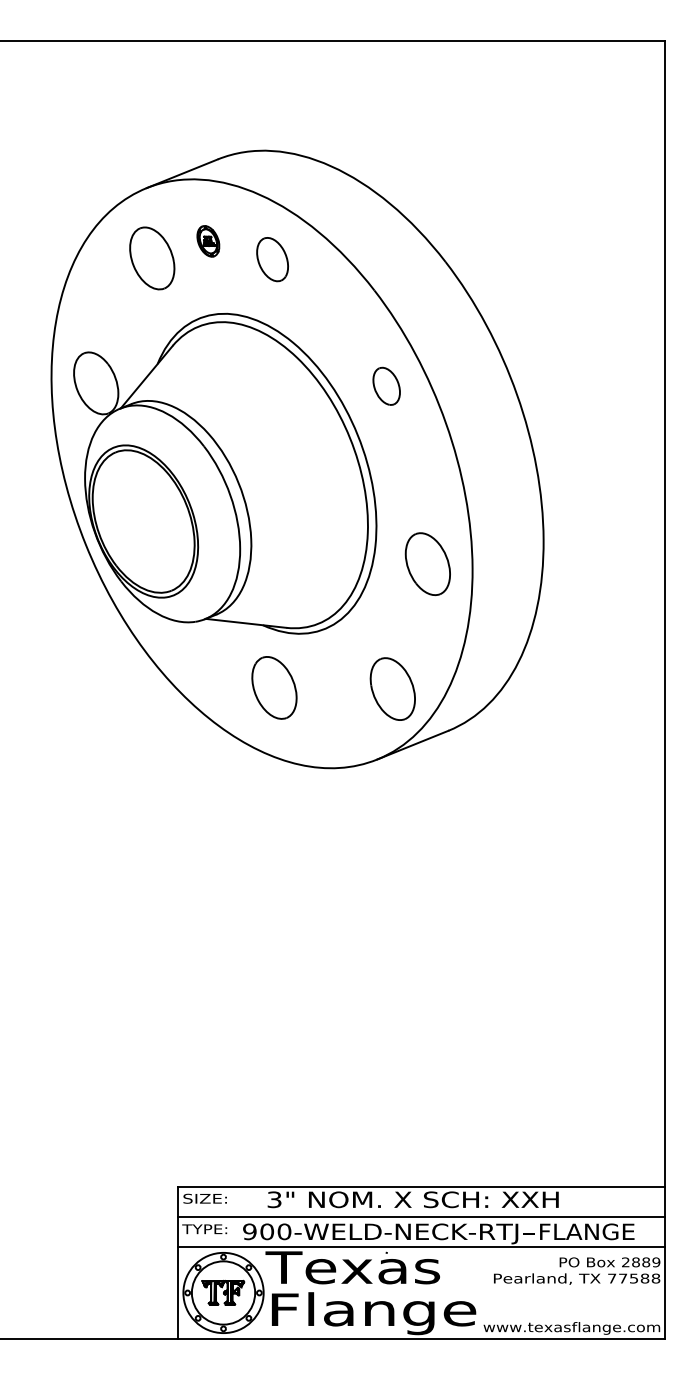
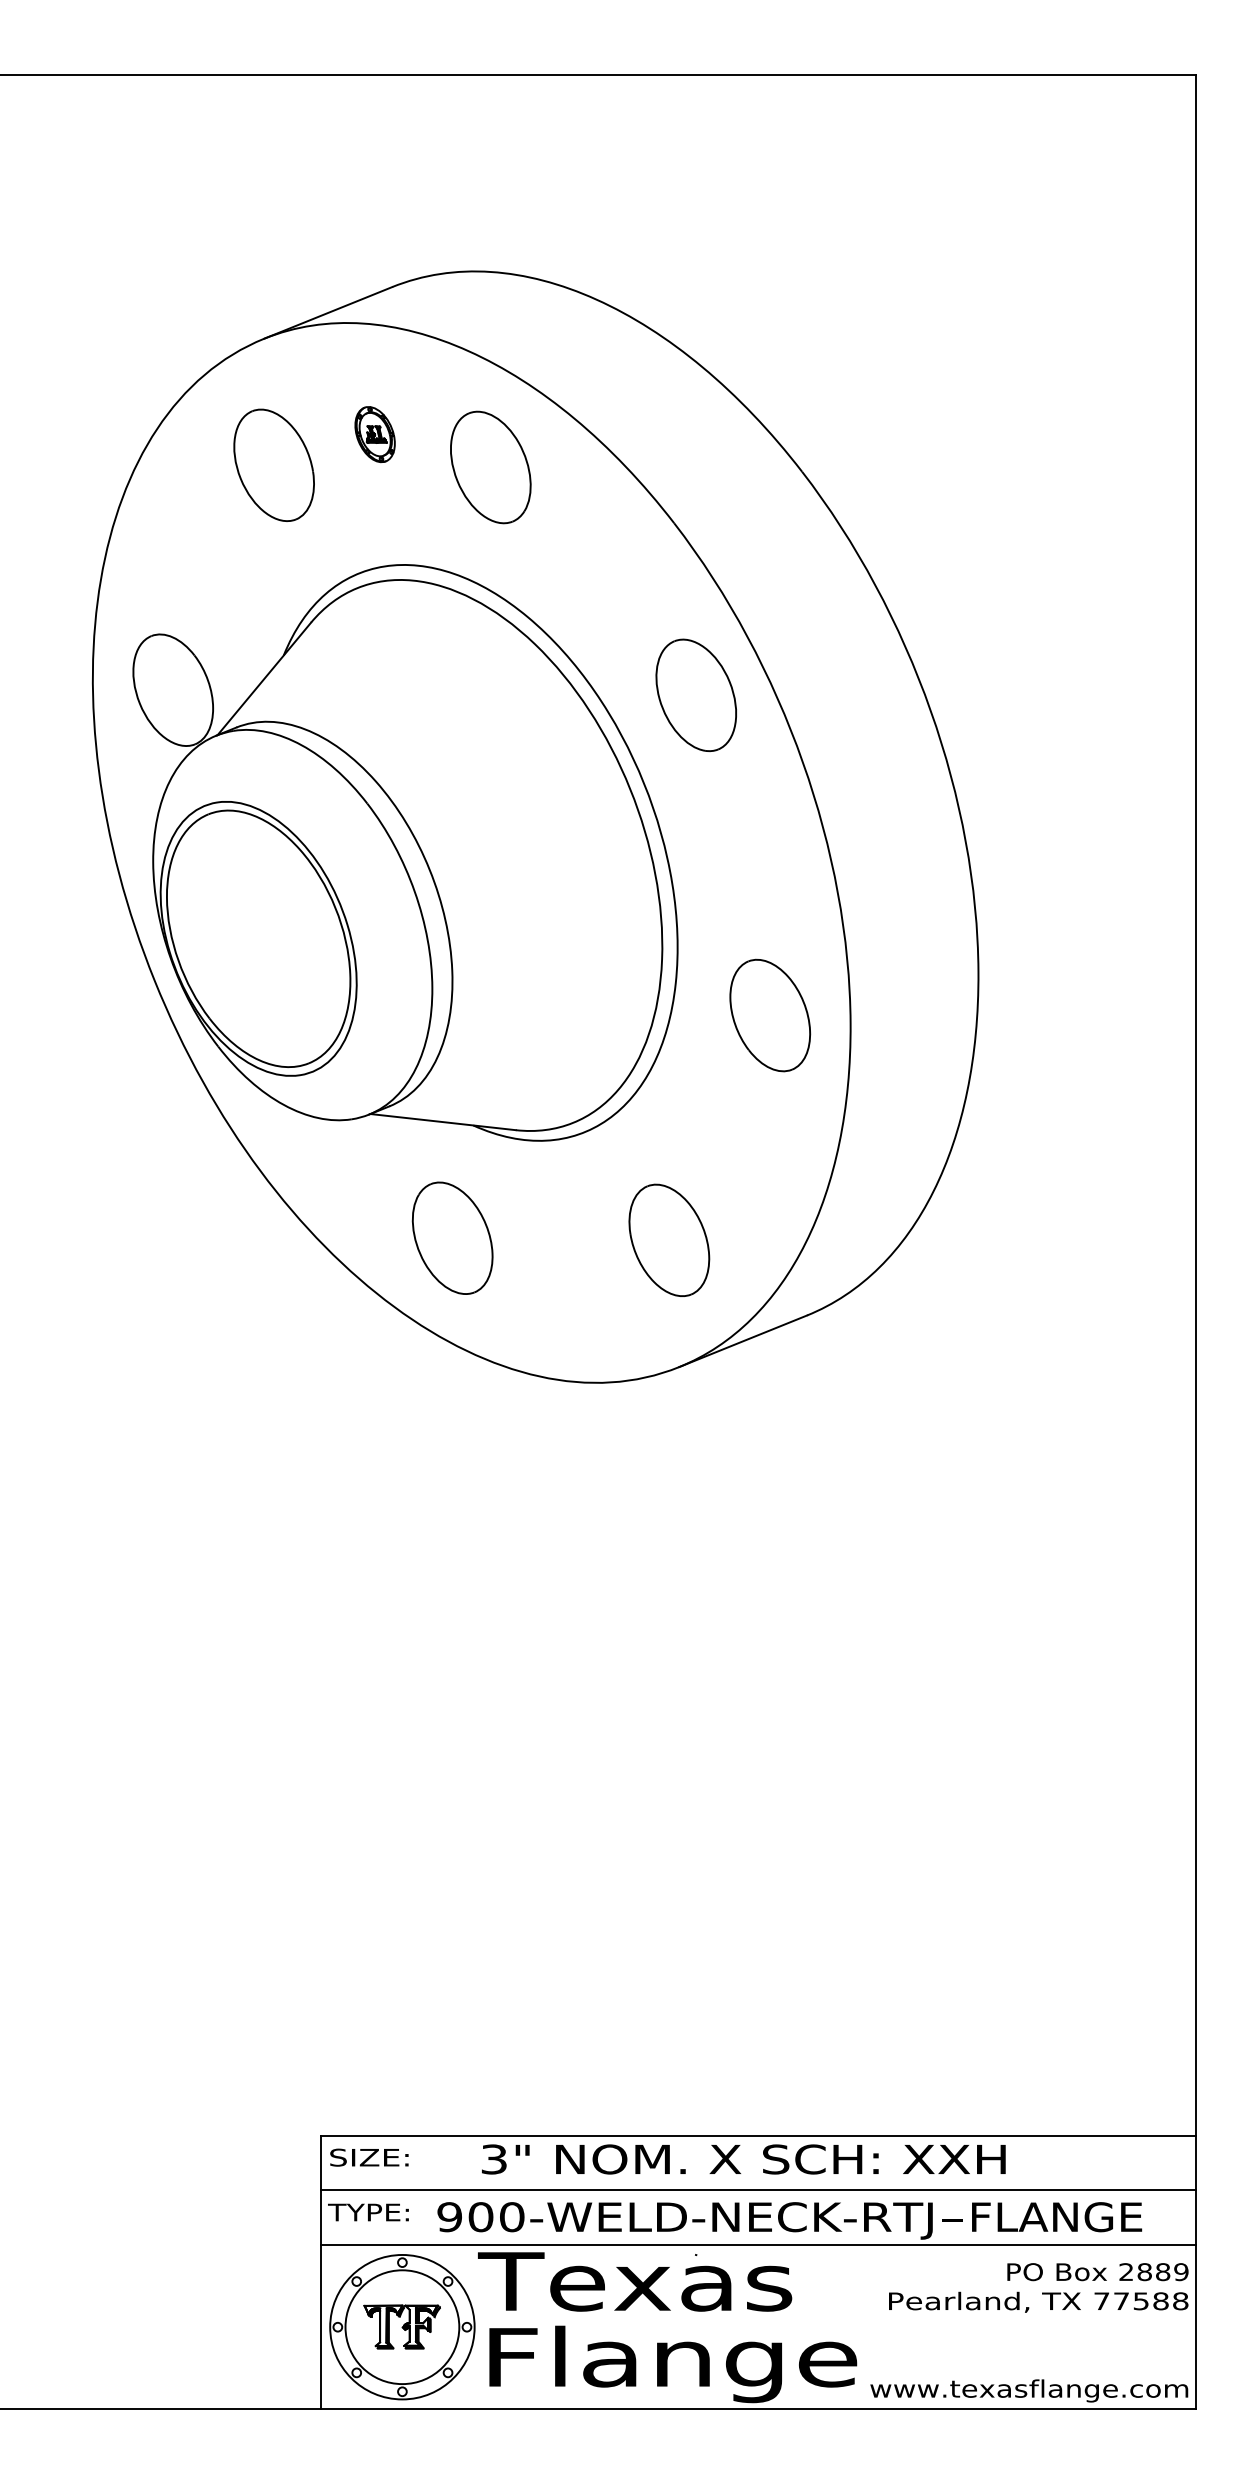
part: (272, 259) -> (490, 467), size x1.43
part: (386, 386) -> (695, 695), size x1.67
part: (274, 687) -> (452, 1237), moved
part: (392, 688) -> (668, 1239), moved

